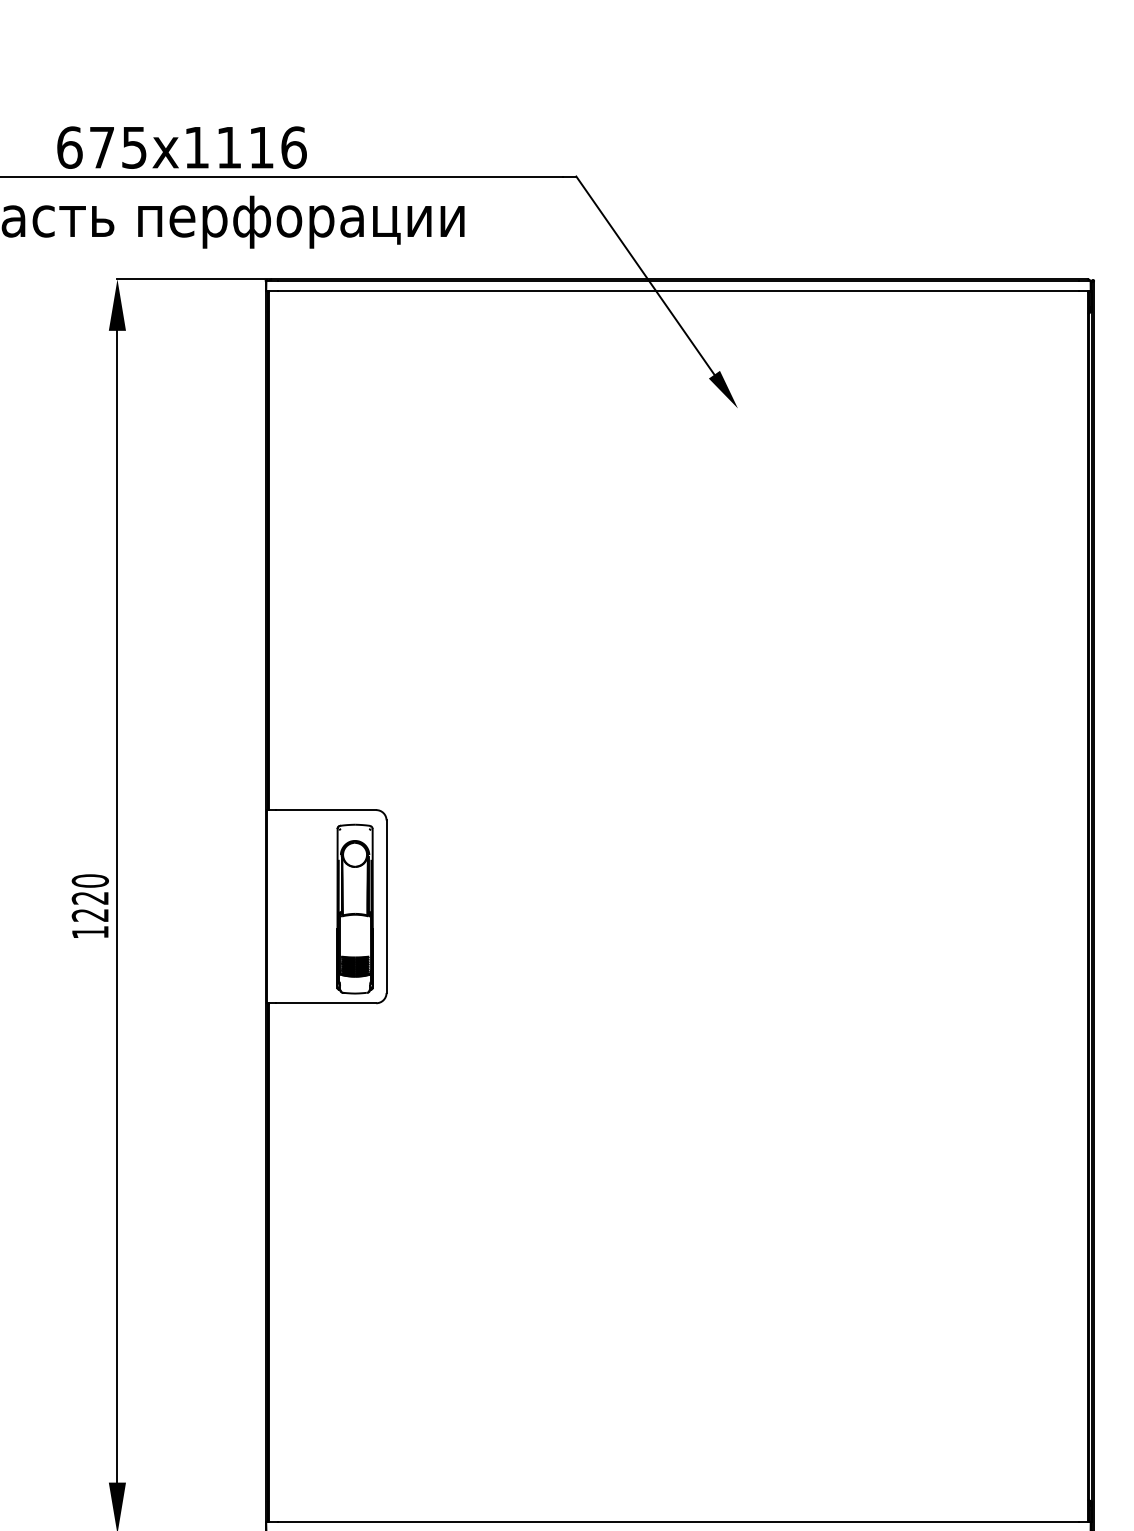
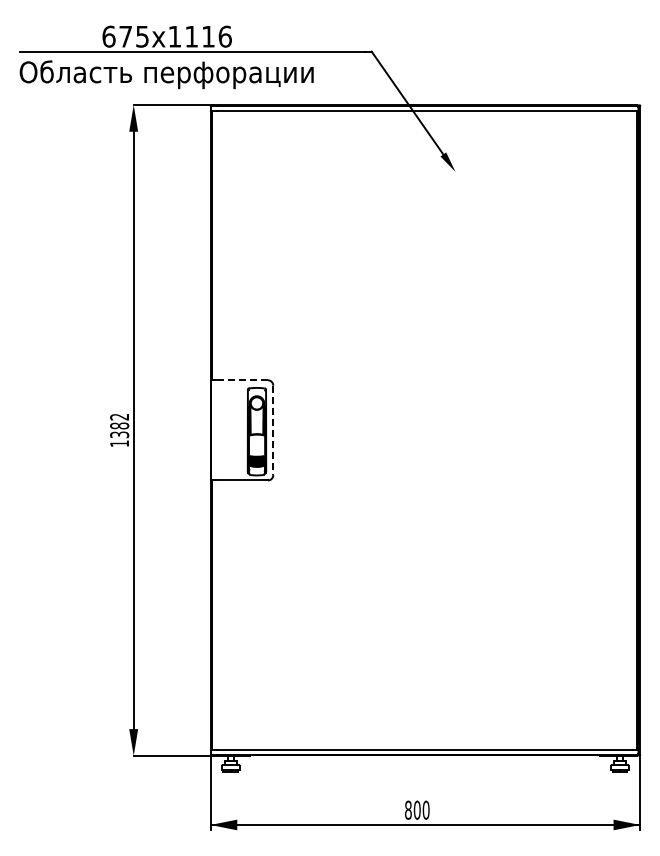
line: (327, 810) -> (242, 380), solid -> dashed
text: (90, 897) -> (119, 425), 1220 -> 1382
line: (386, 906) -> (273, 430), solid -> dashed

